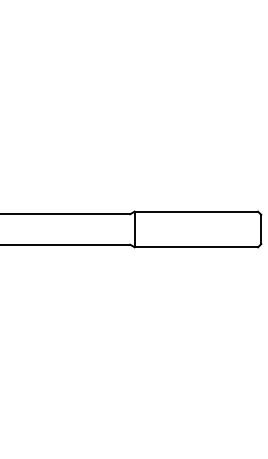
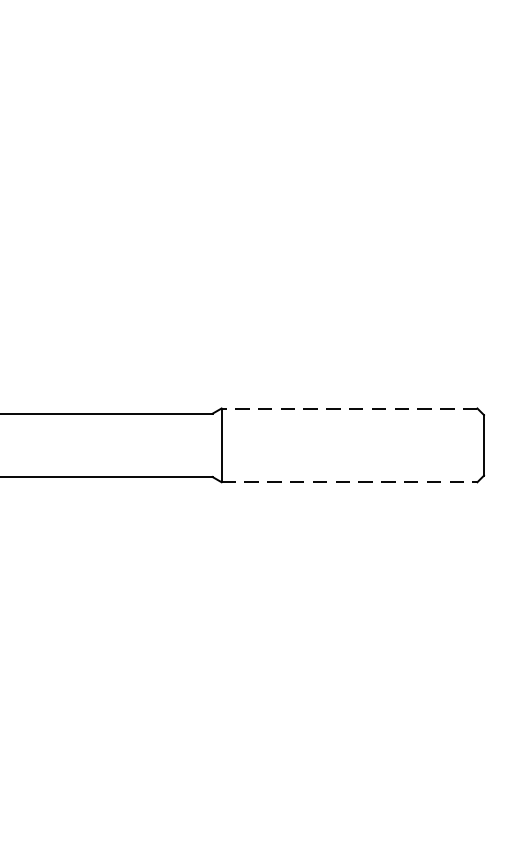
line: (196, 211) -> (349, 408), solid -> dashed
line: (196, 247) -> (349, 482), solid -> dashed

